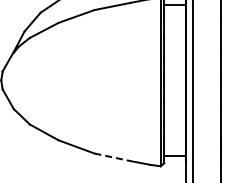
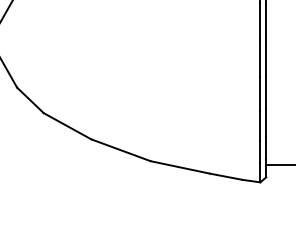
line: (112, 157) -> (180, 167), dashed -> solid

